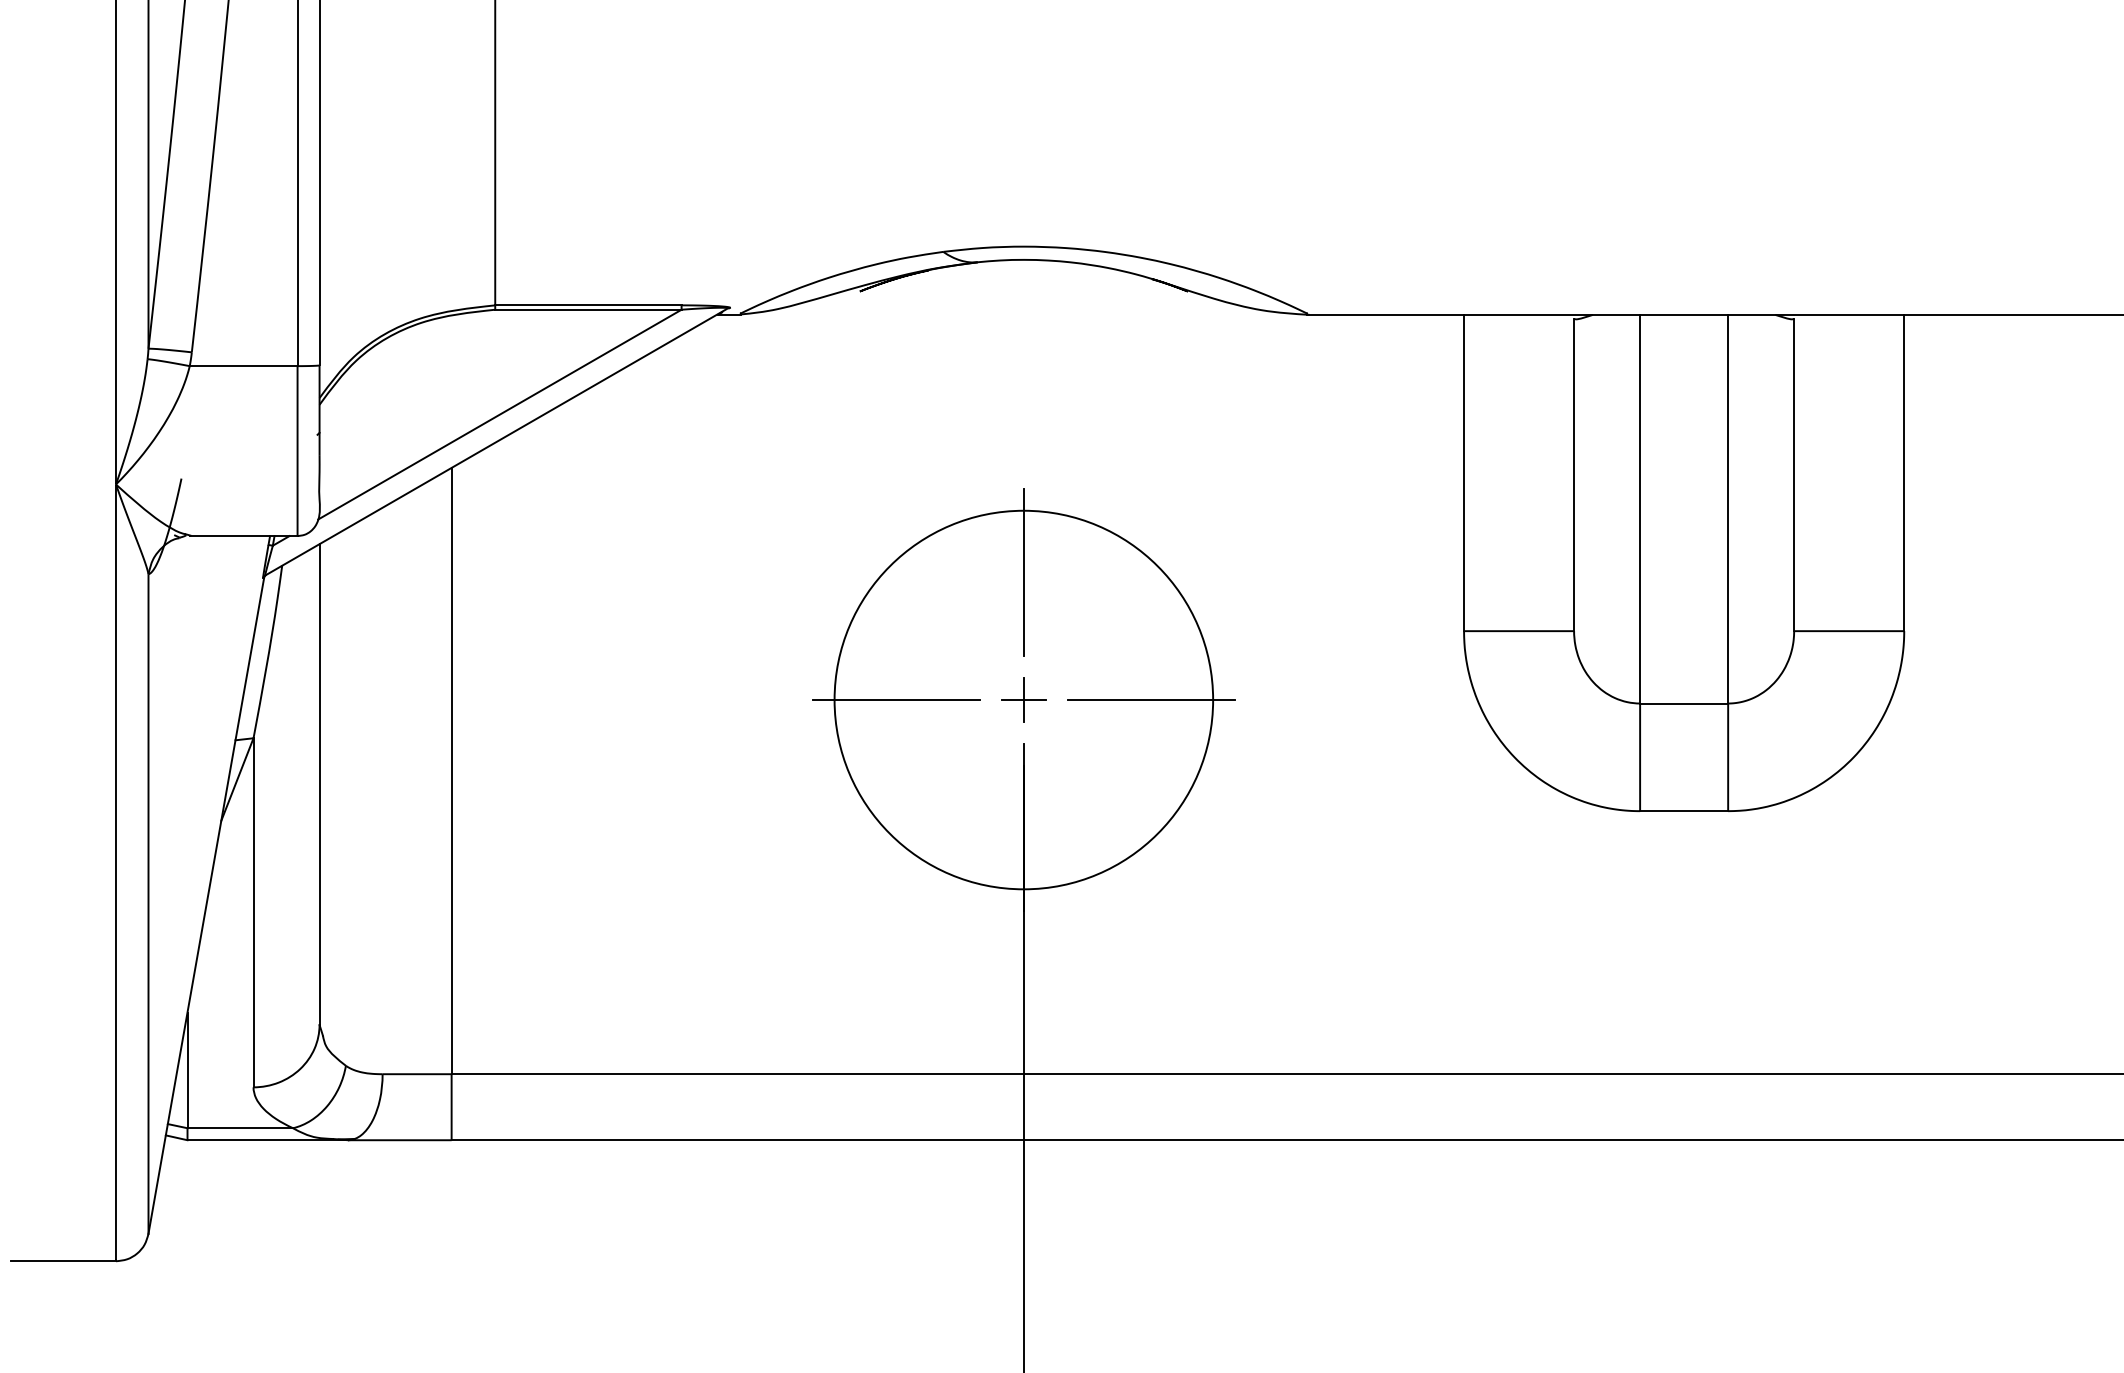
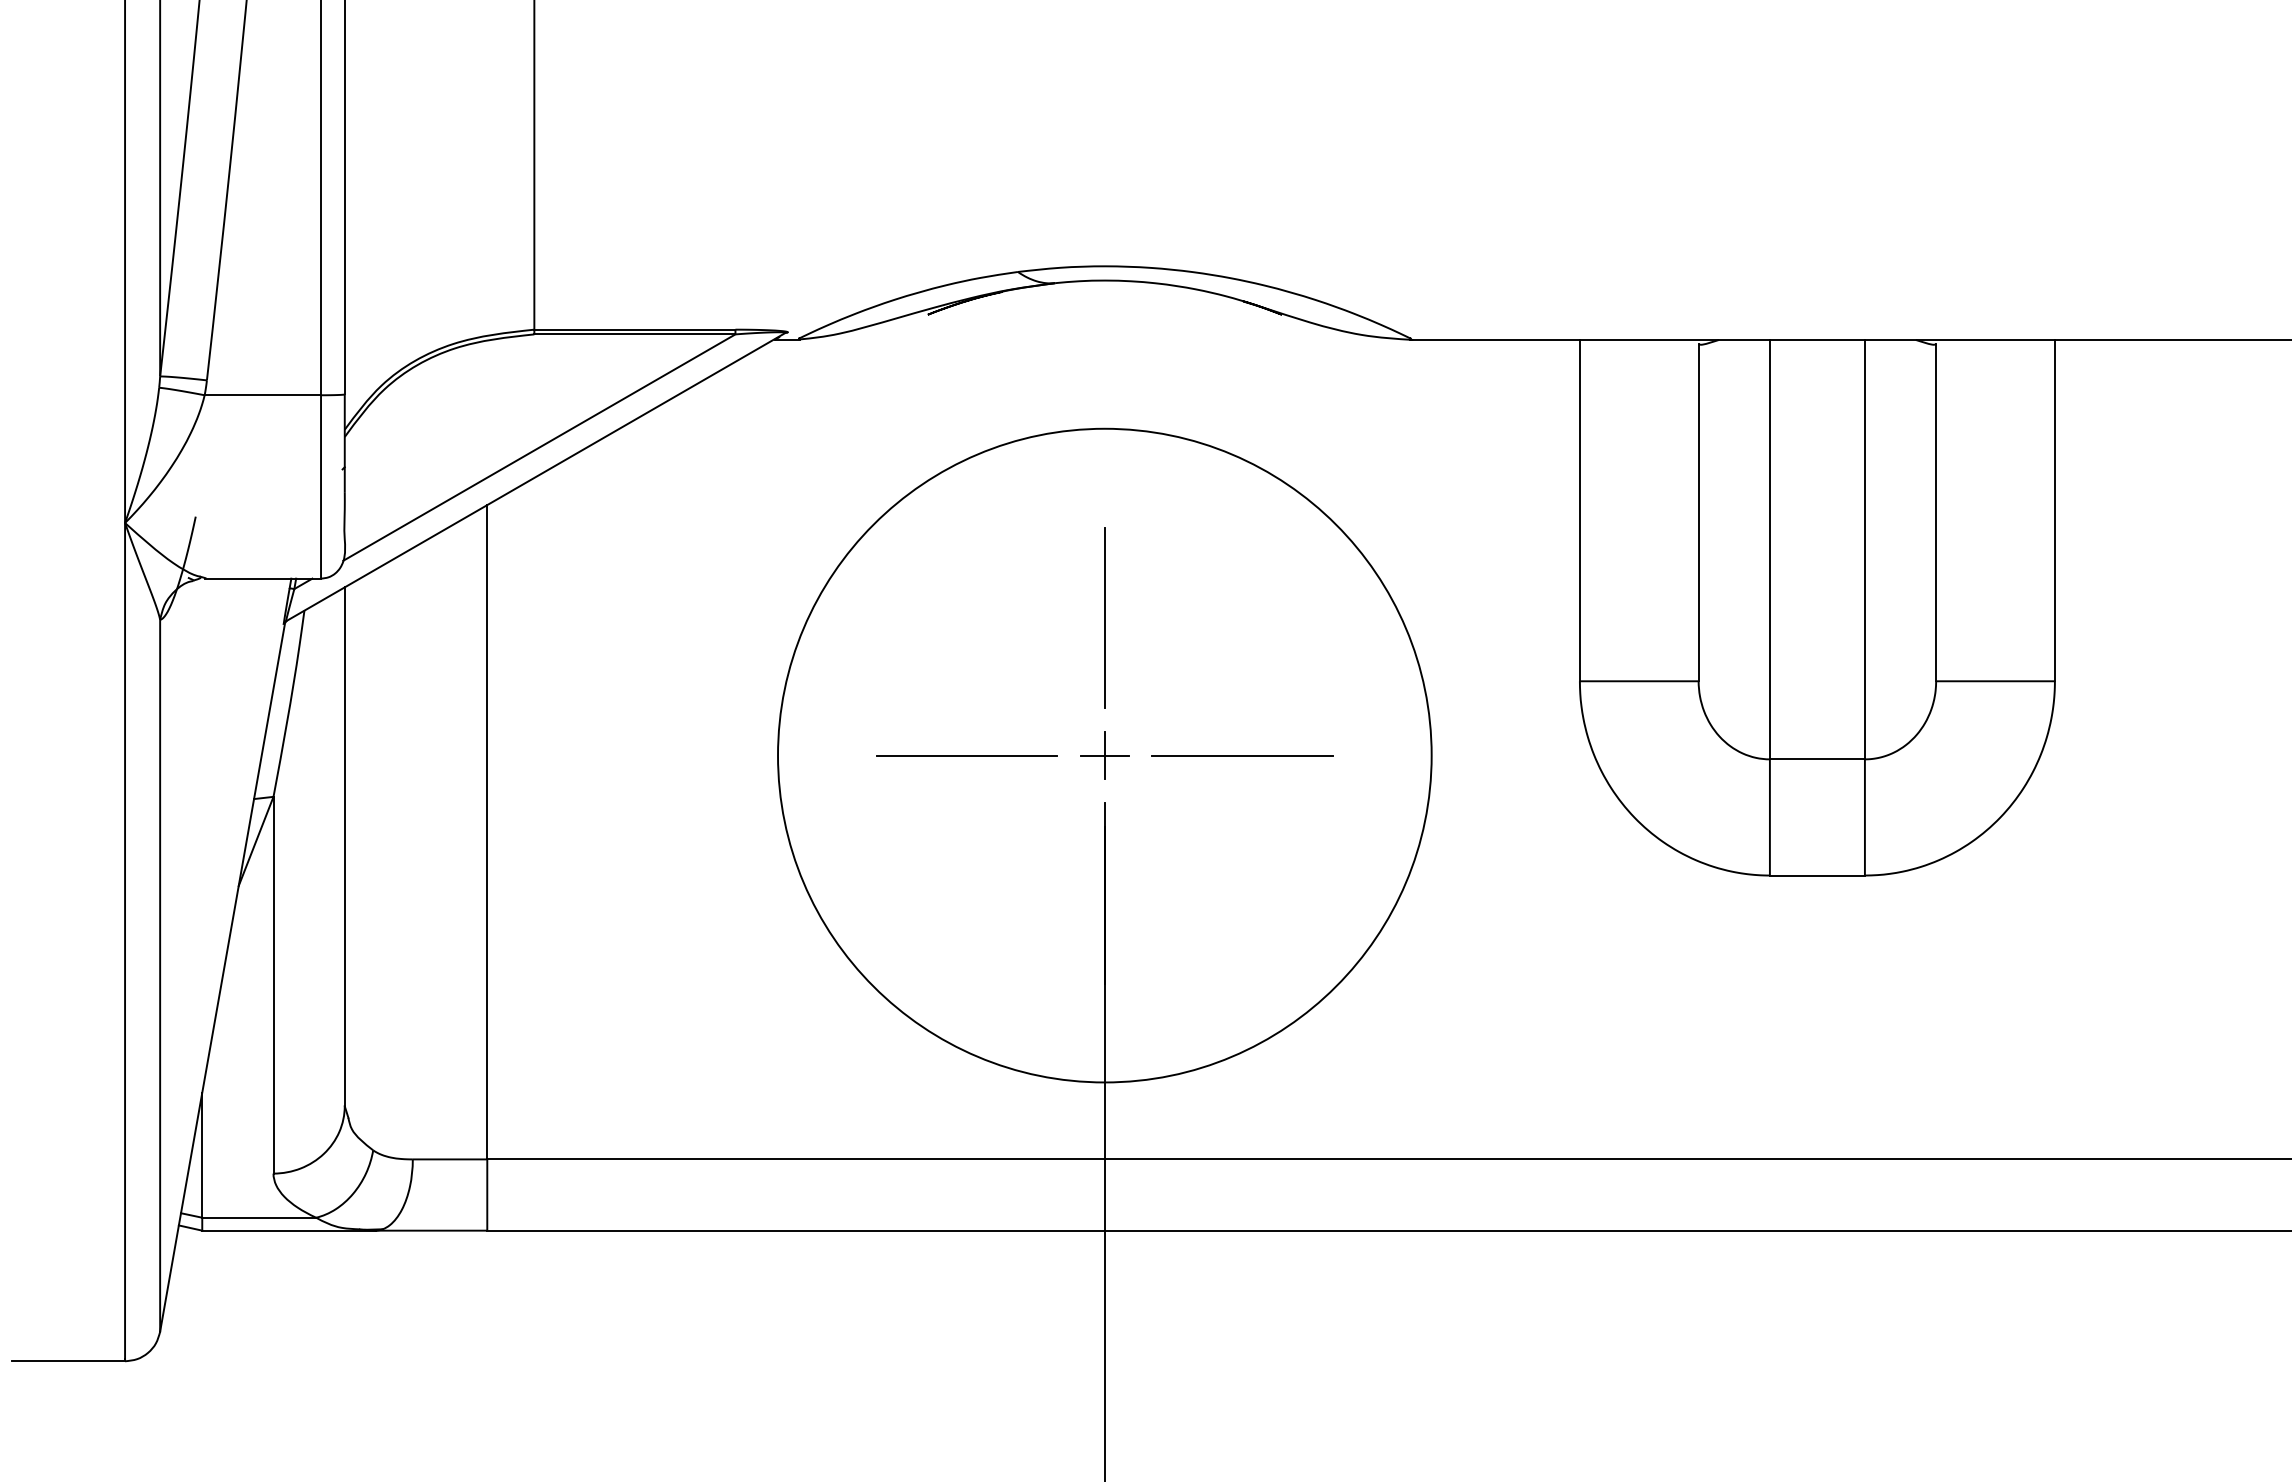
circle: (1023, 699) -> (1104, 755), size x1.6

